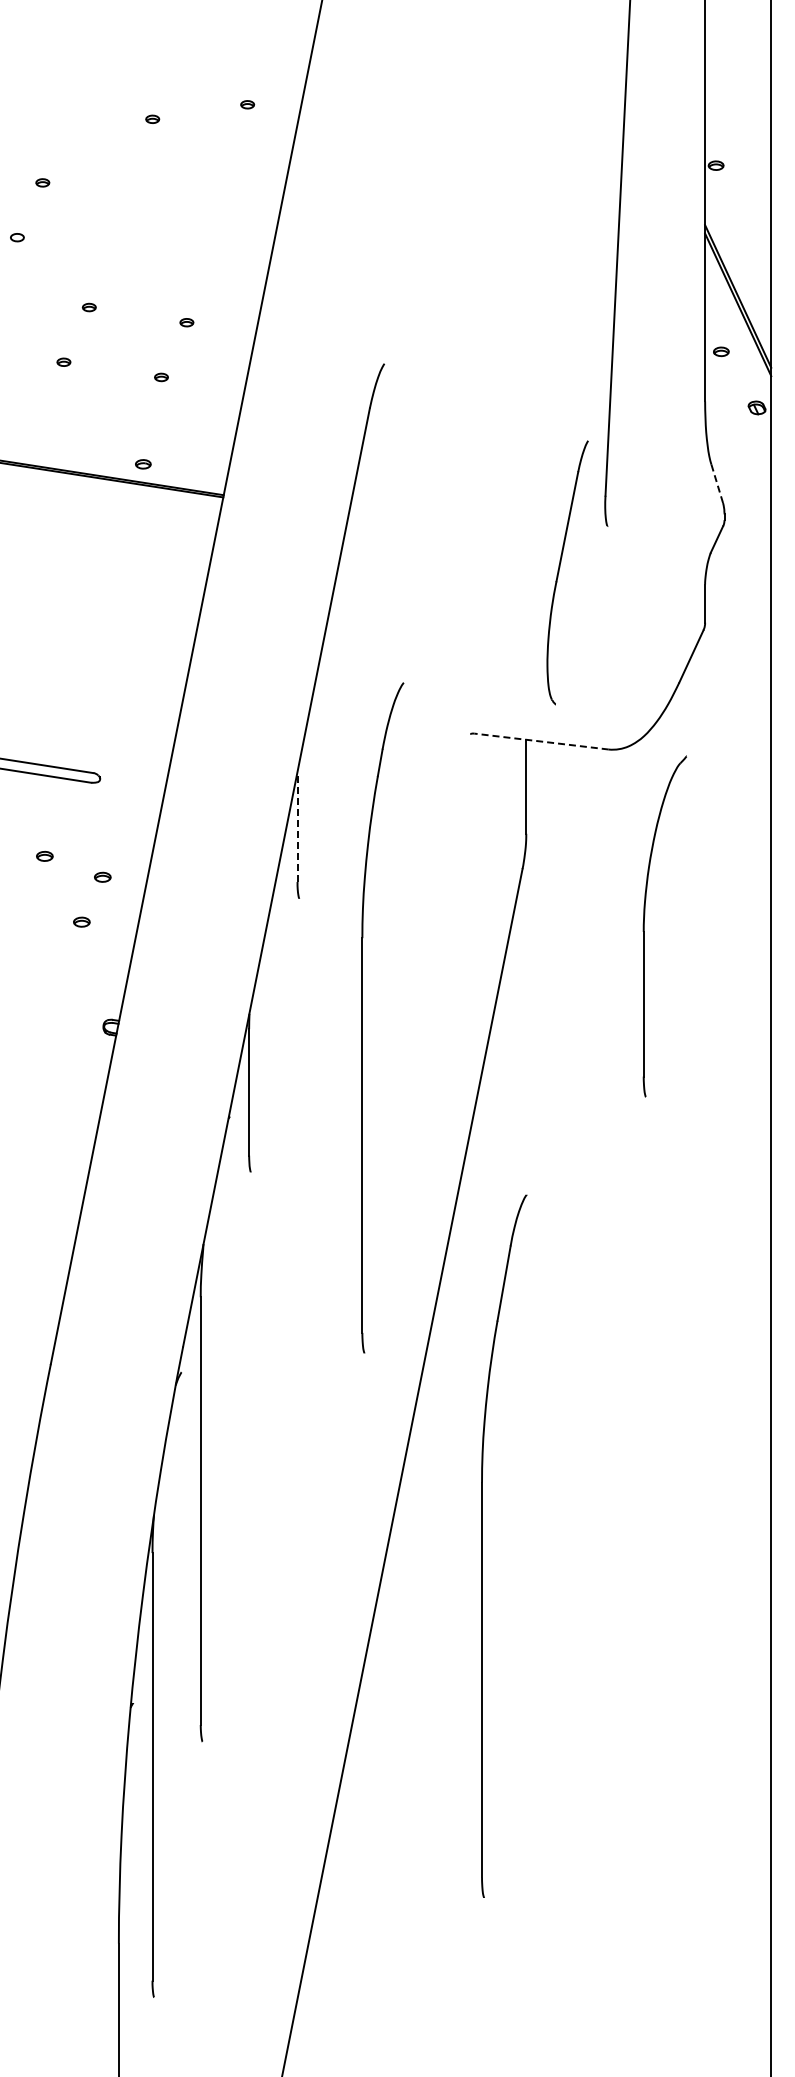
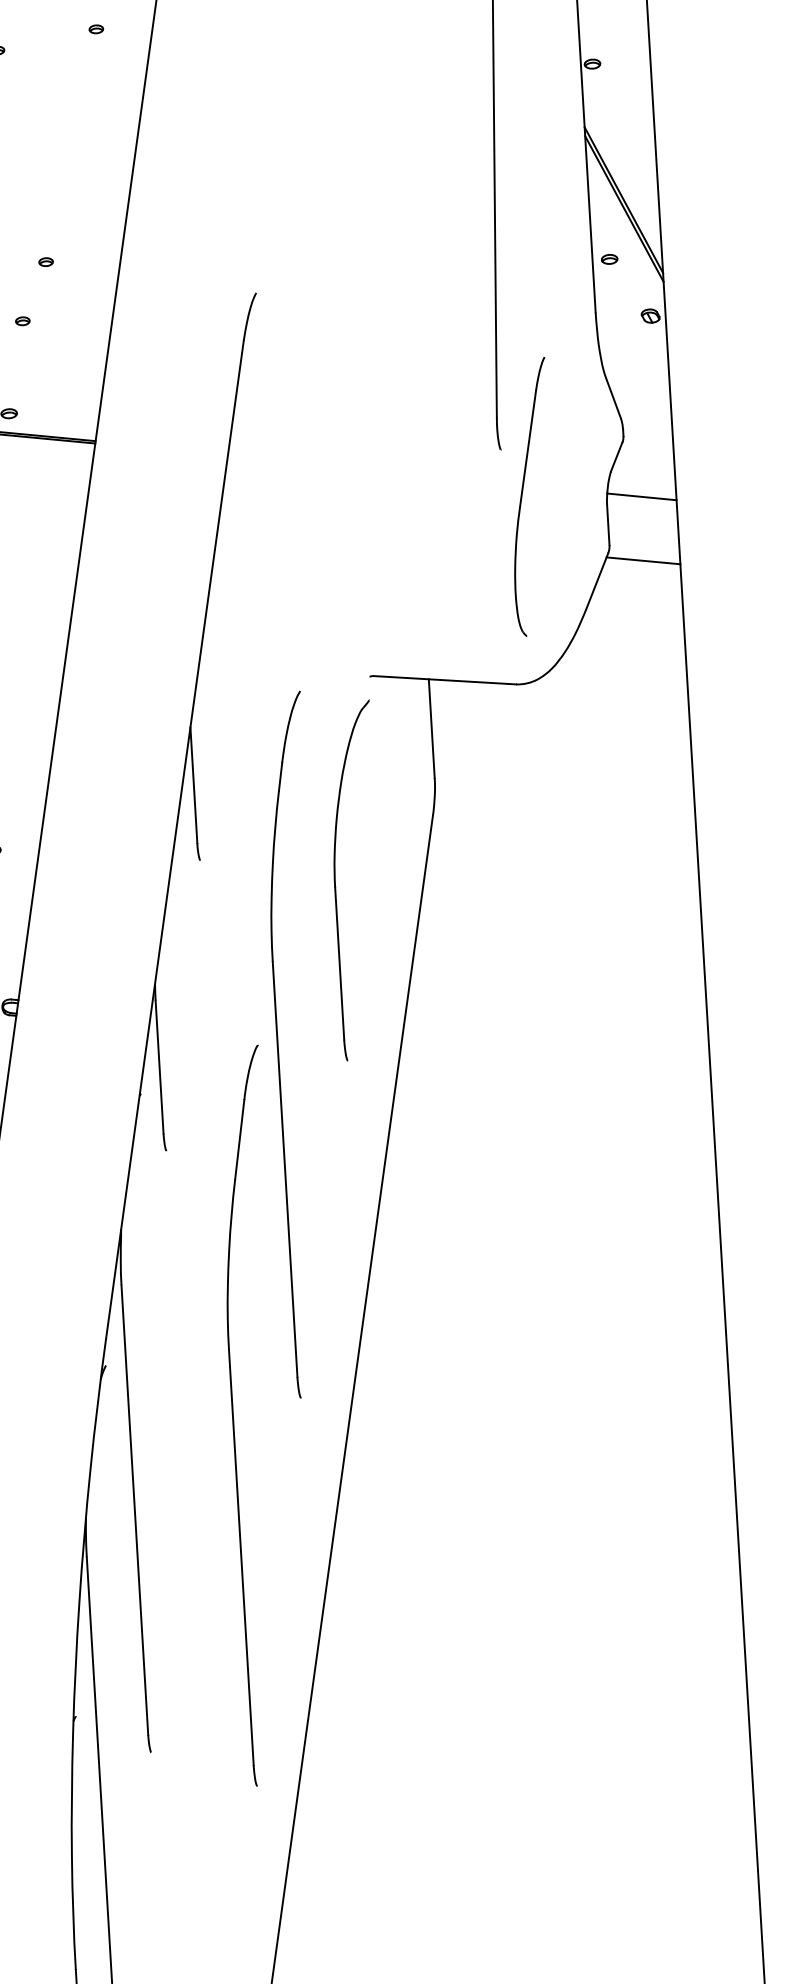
line: (717, 484) -> (613, 399), dashed -> solid
part: (559, 572) -> (522, 497), moved
line: (738, 578) -> (641, 496), added
line: (736, 639) -> (643, 560), added
line: (541, 741) -> (444, 680), dashed -> solid
line: (297, 826) -> (193, 784), dashed -> solid
part: (644, 926) -> (335, 881), moved
part: (362, 1017) -> (277, 1045), moved
part: (482, 1545) -> (233, 1416), moved

